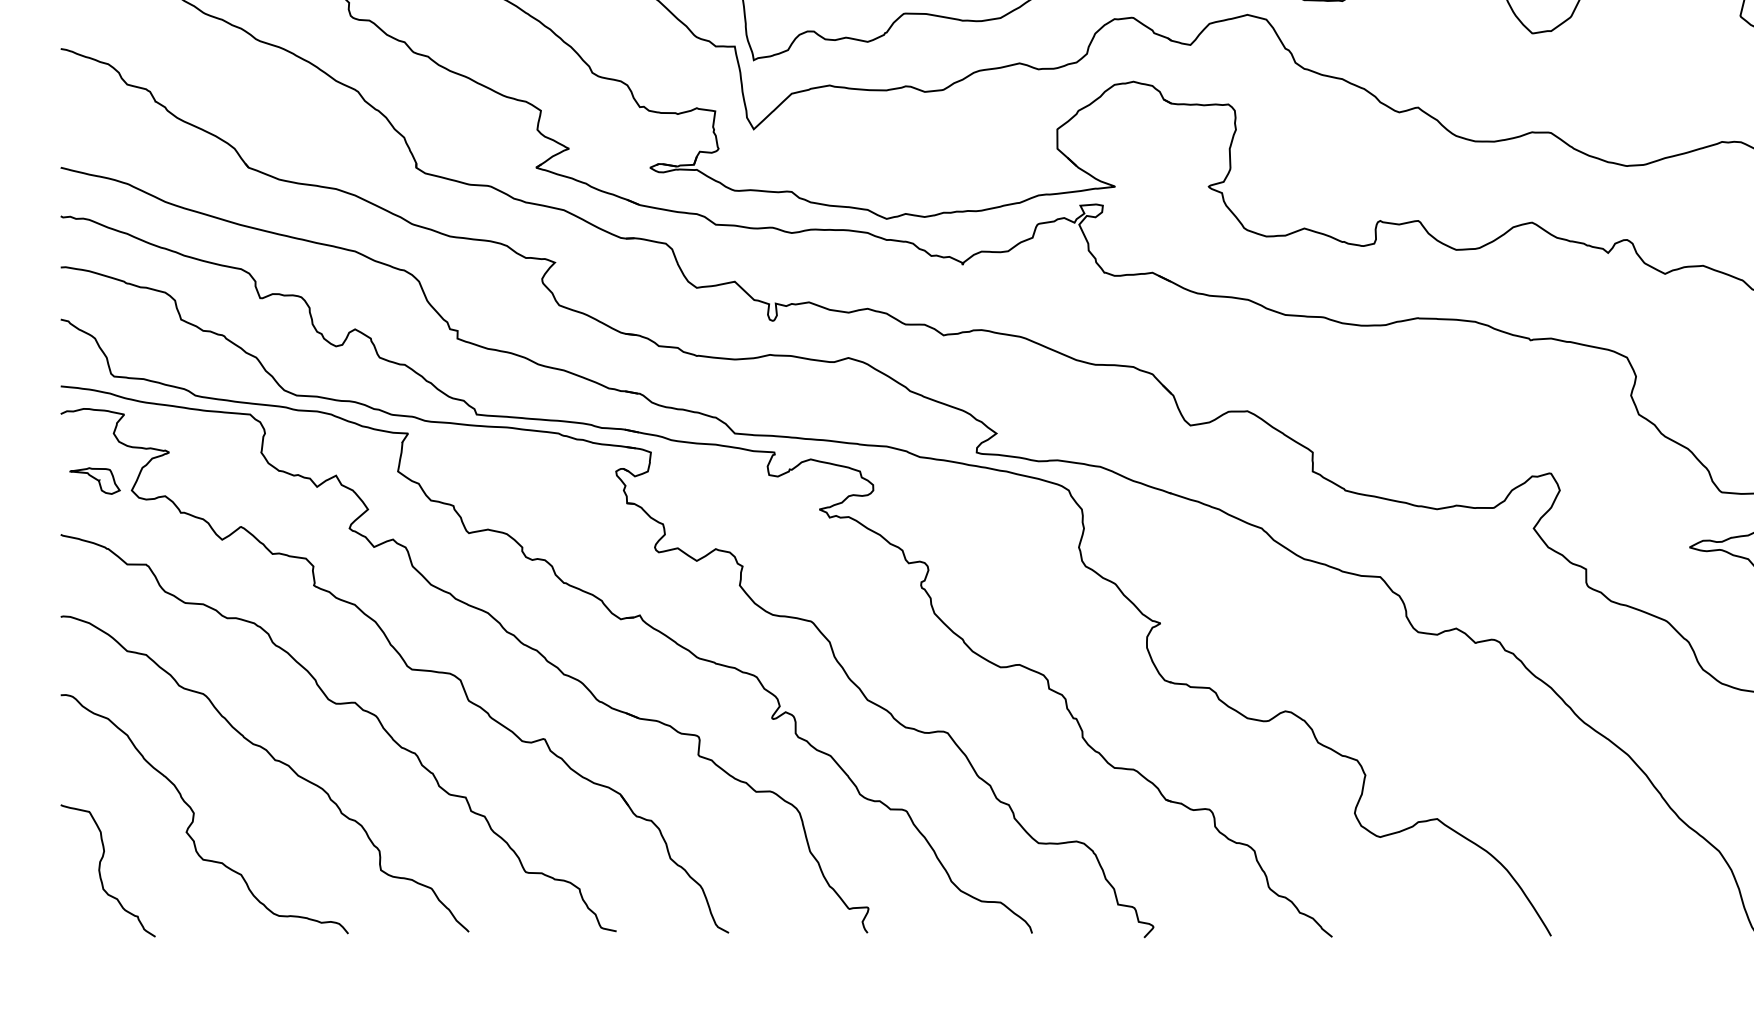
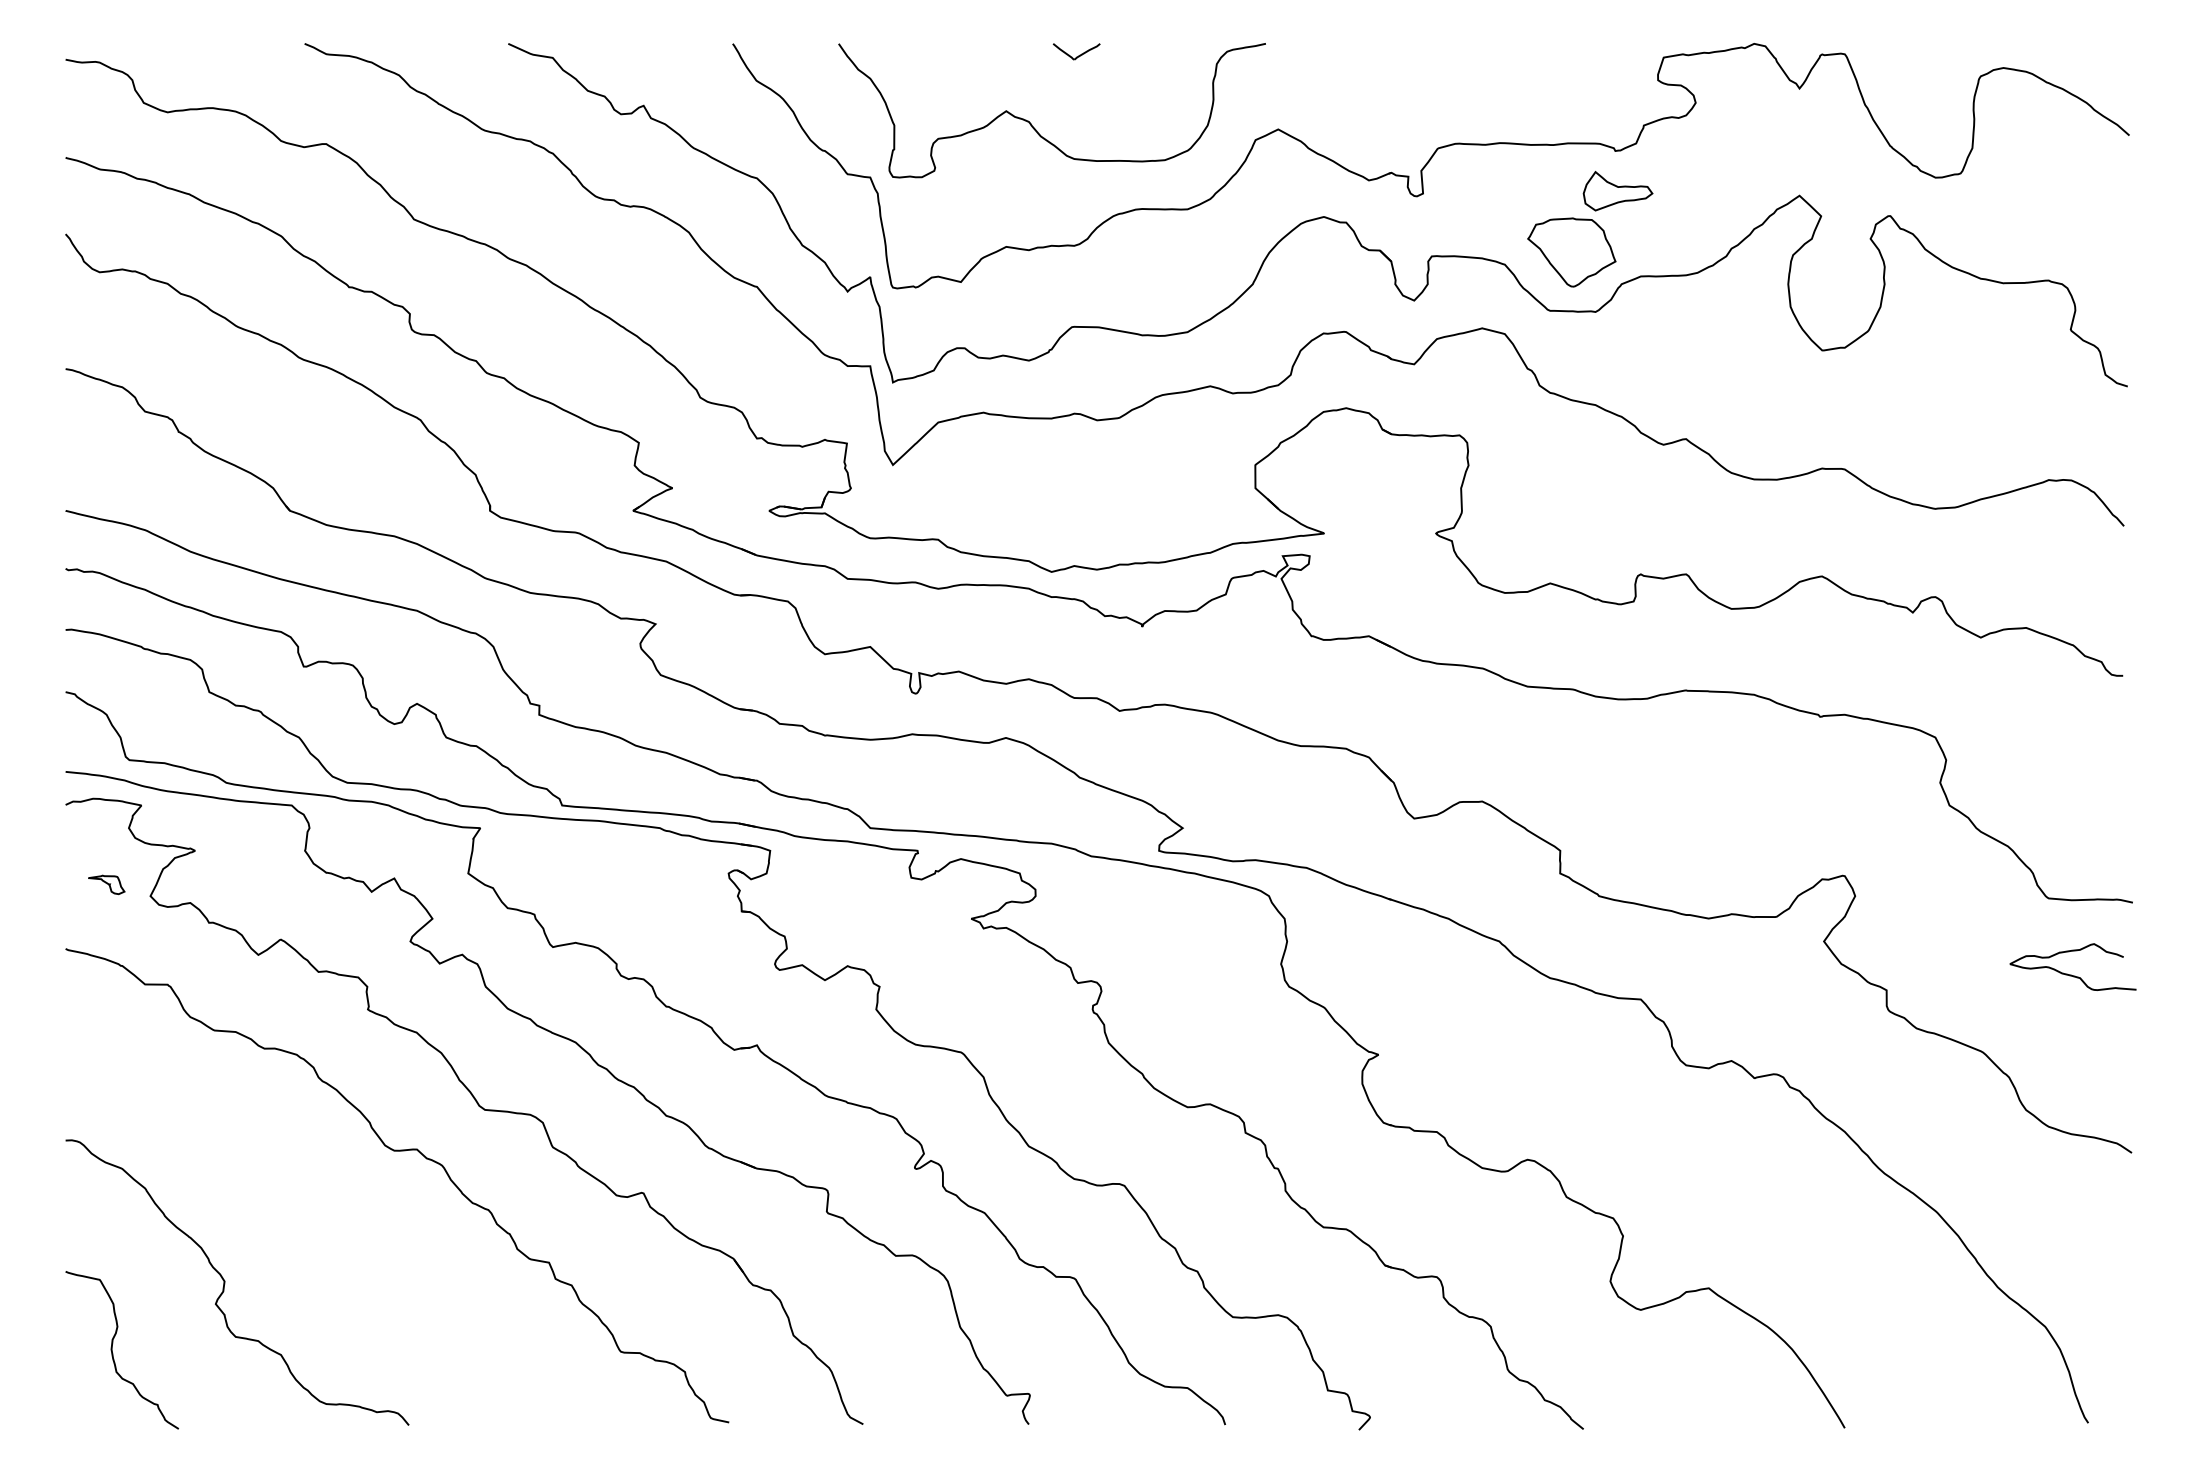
part: (94, 480) -> (106, 884), size x0.6
curve: (274, 760) -> (320, 1218), removed

